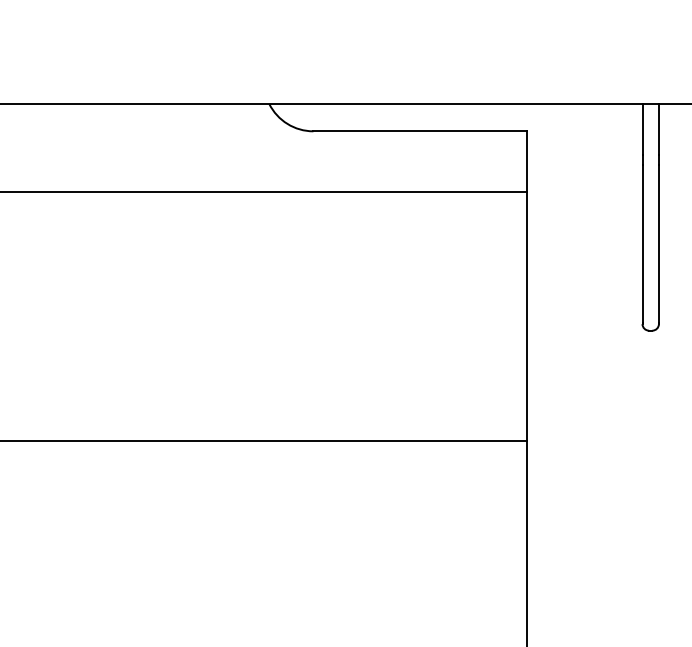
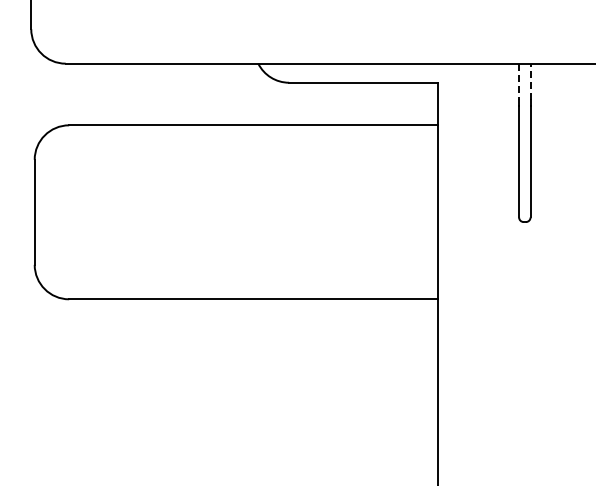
line: (643, 129) -> (519, 81), solid -> dashed
line: (658, 129) -> (530, 81), solid -> dashed

